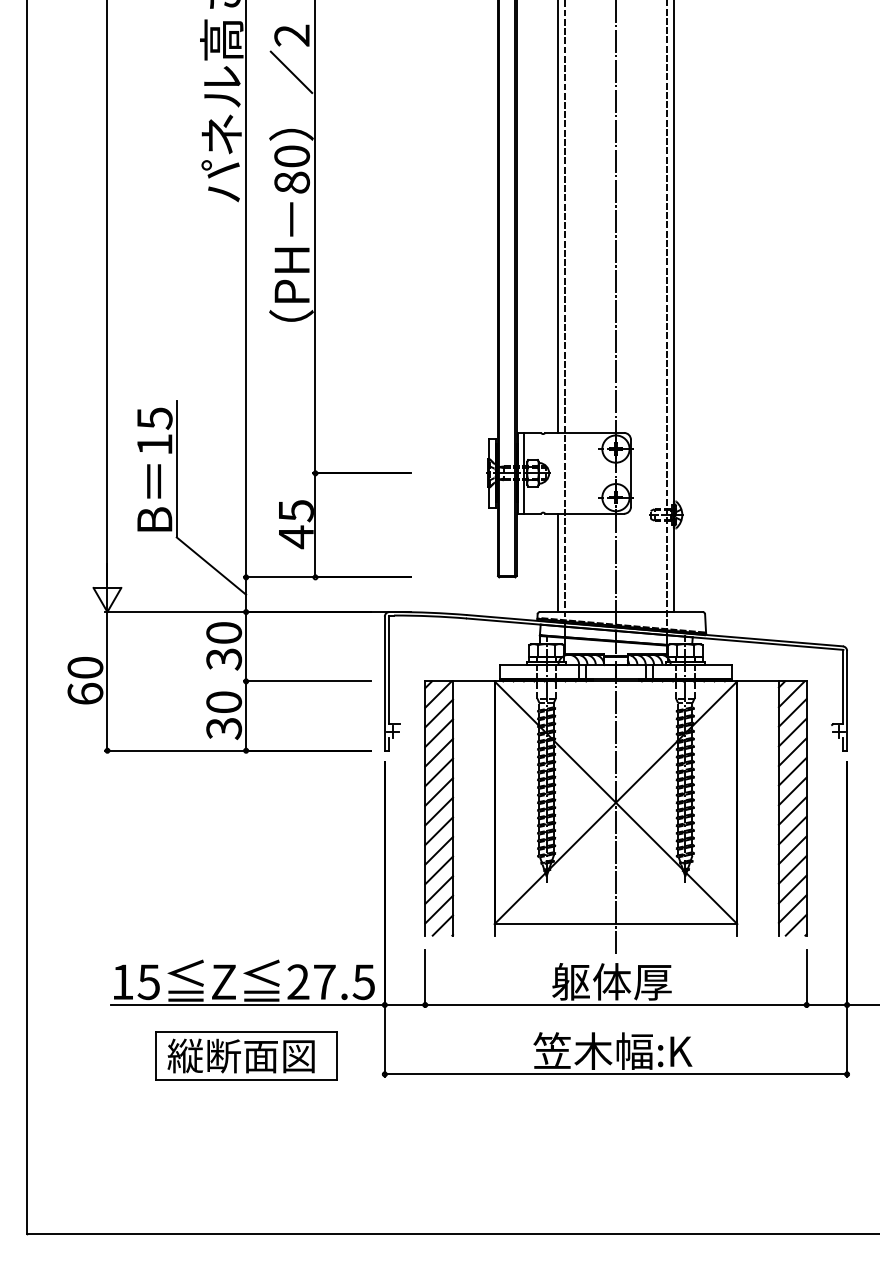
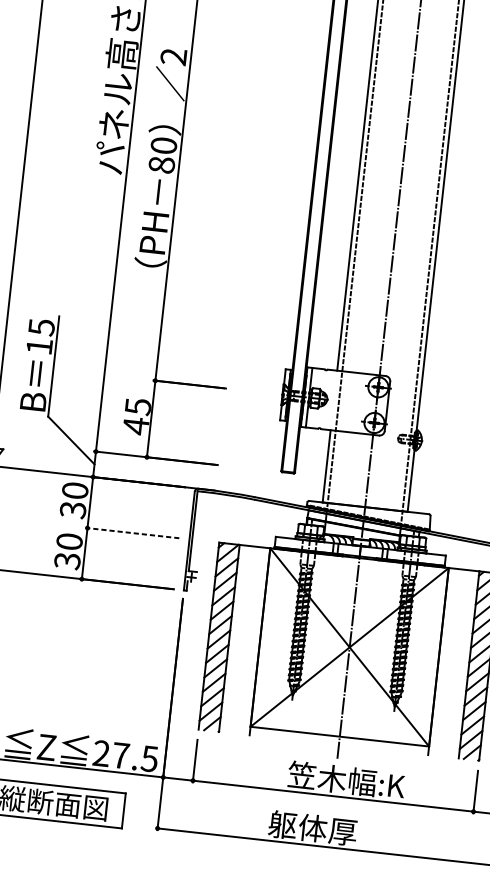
line: (307, 681) -> (132, 533), solid -> dashed
text: (631, 981) -> (346, 780), 躯体厚 -> 笠木幅:K
text: (612, 1050) -> (327, 829), 笠木幅:K -> 躯体厚

